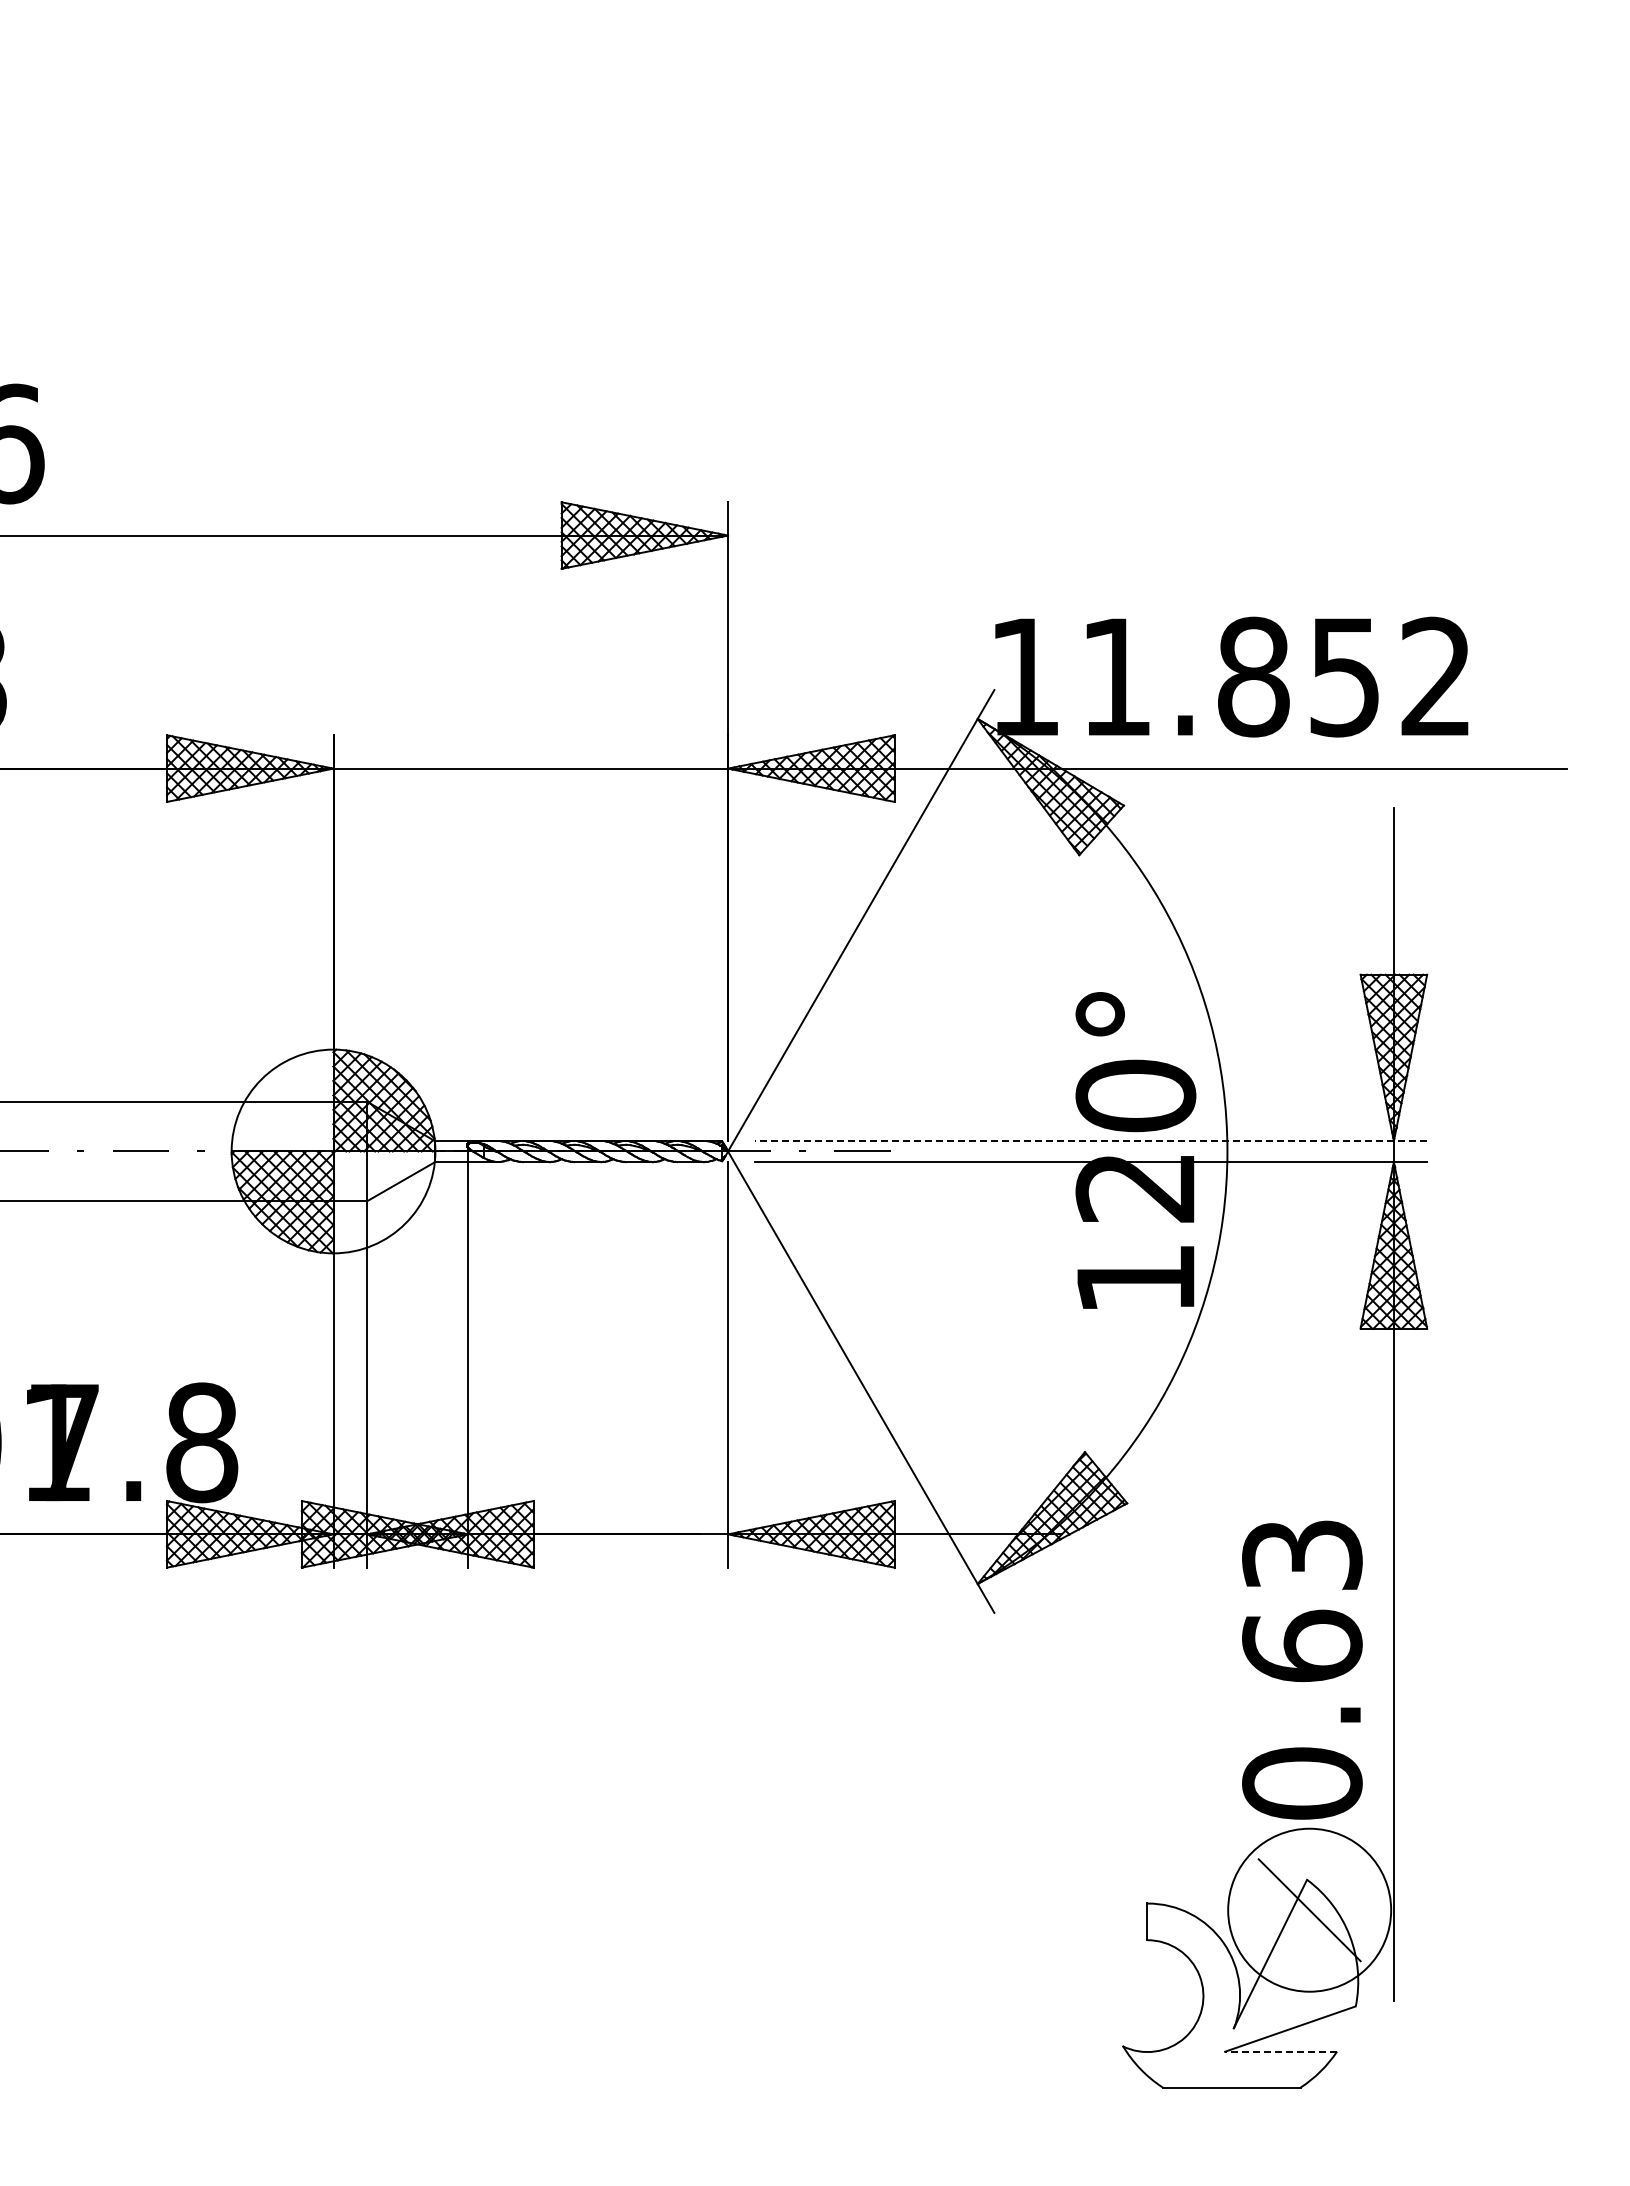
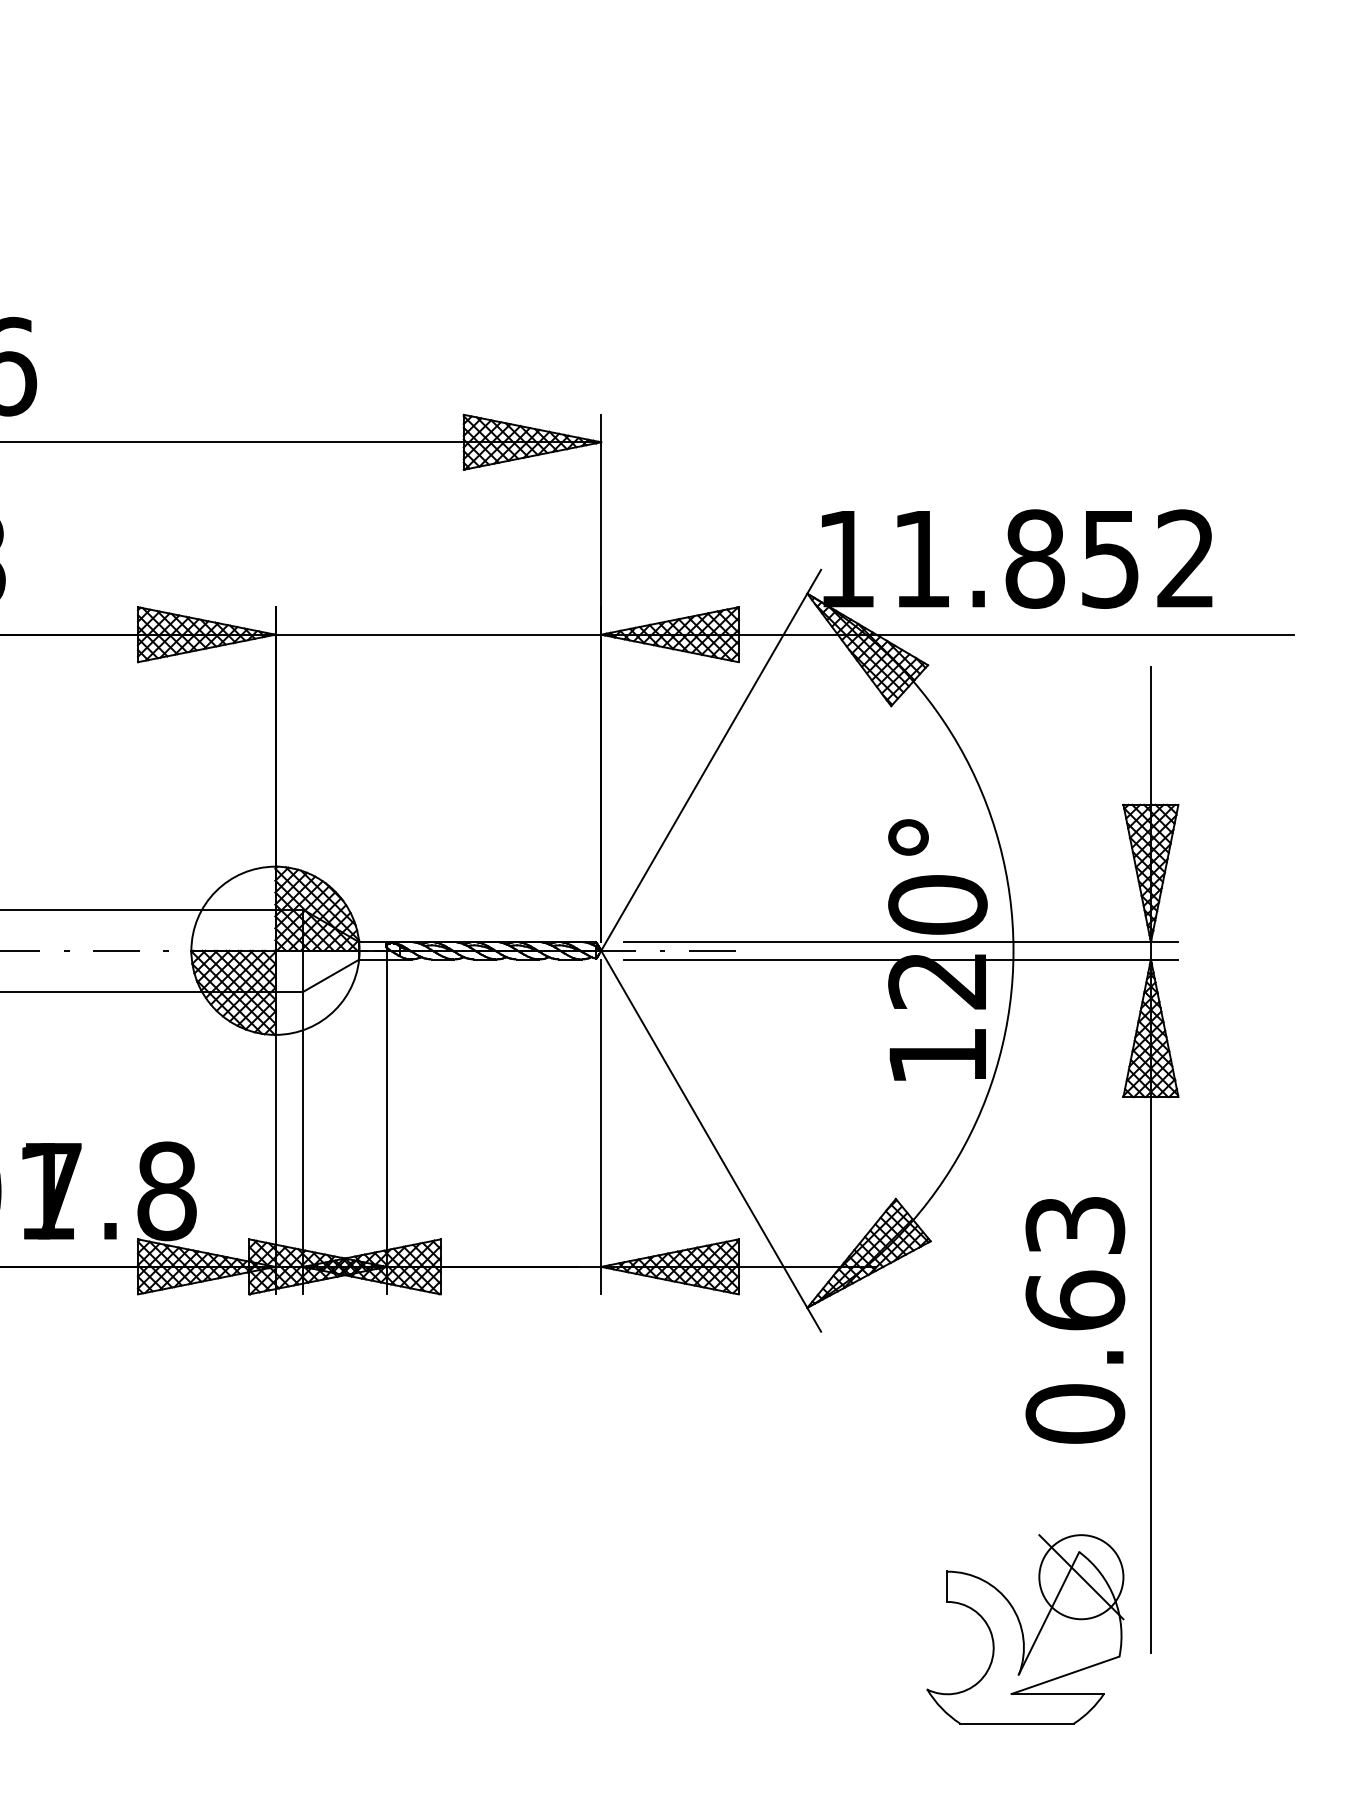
line: (1091, 1141) -> (901, 942), dashed -> solid
text: (1302, 1669) -> (1075, 1319), moved
circle: (1309, 1910) -> (1081, 1577), size x0.62
line: (1281, 2051) -> (1058, 1693), dashed -> solid

